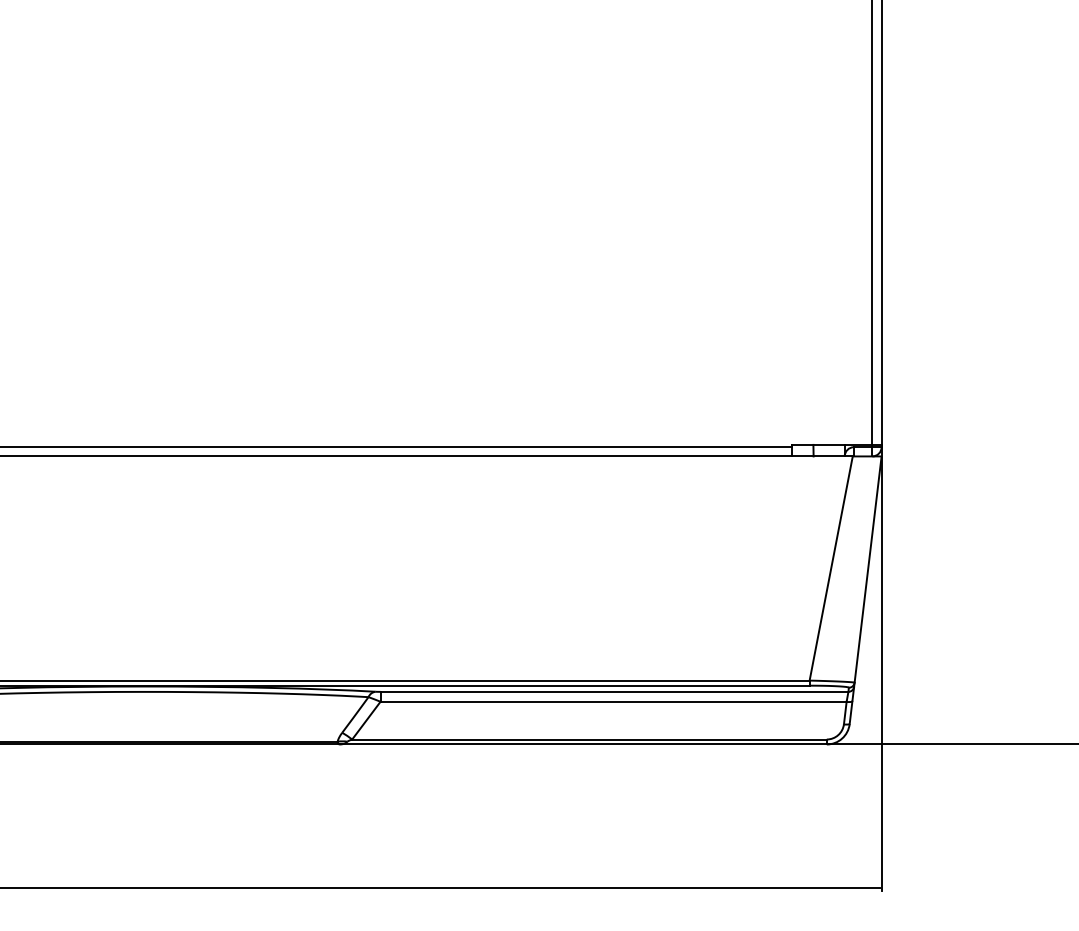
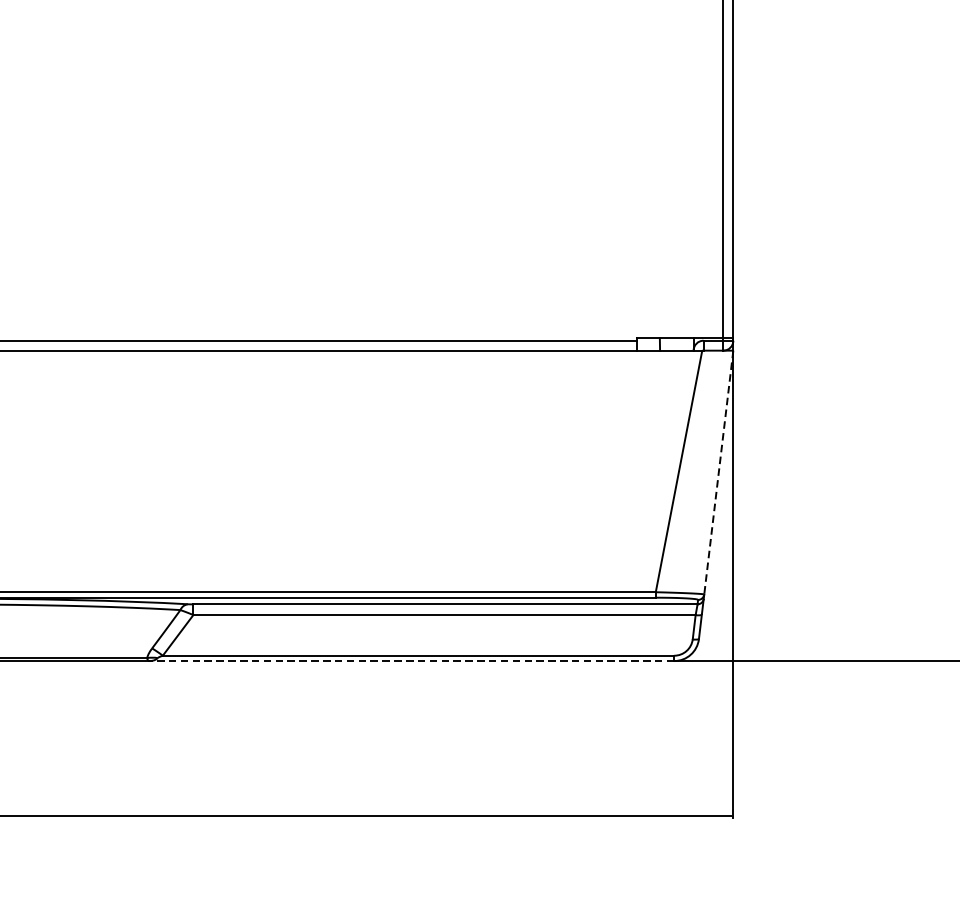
line: (868, 570) -> (719, 473), solid -> dashed
line: (583, 744) -> (412, 661), solid -> dashed

